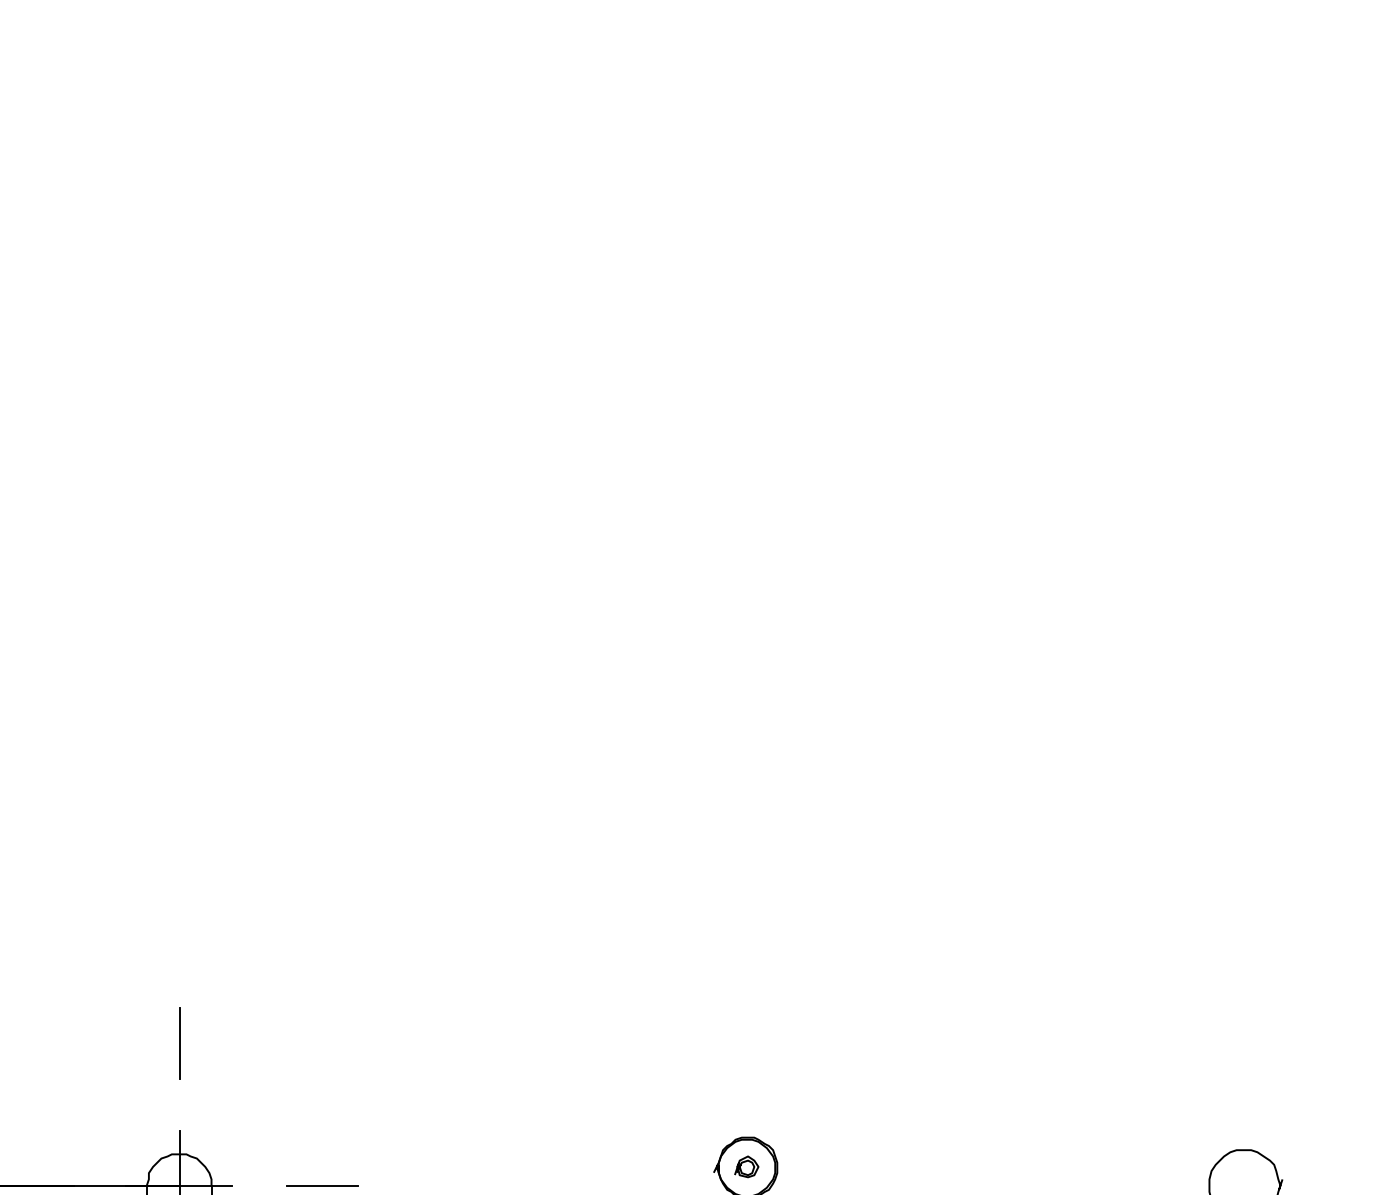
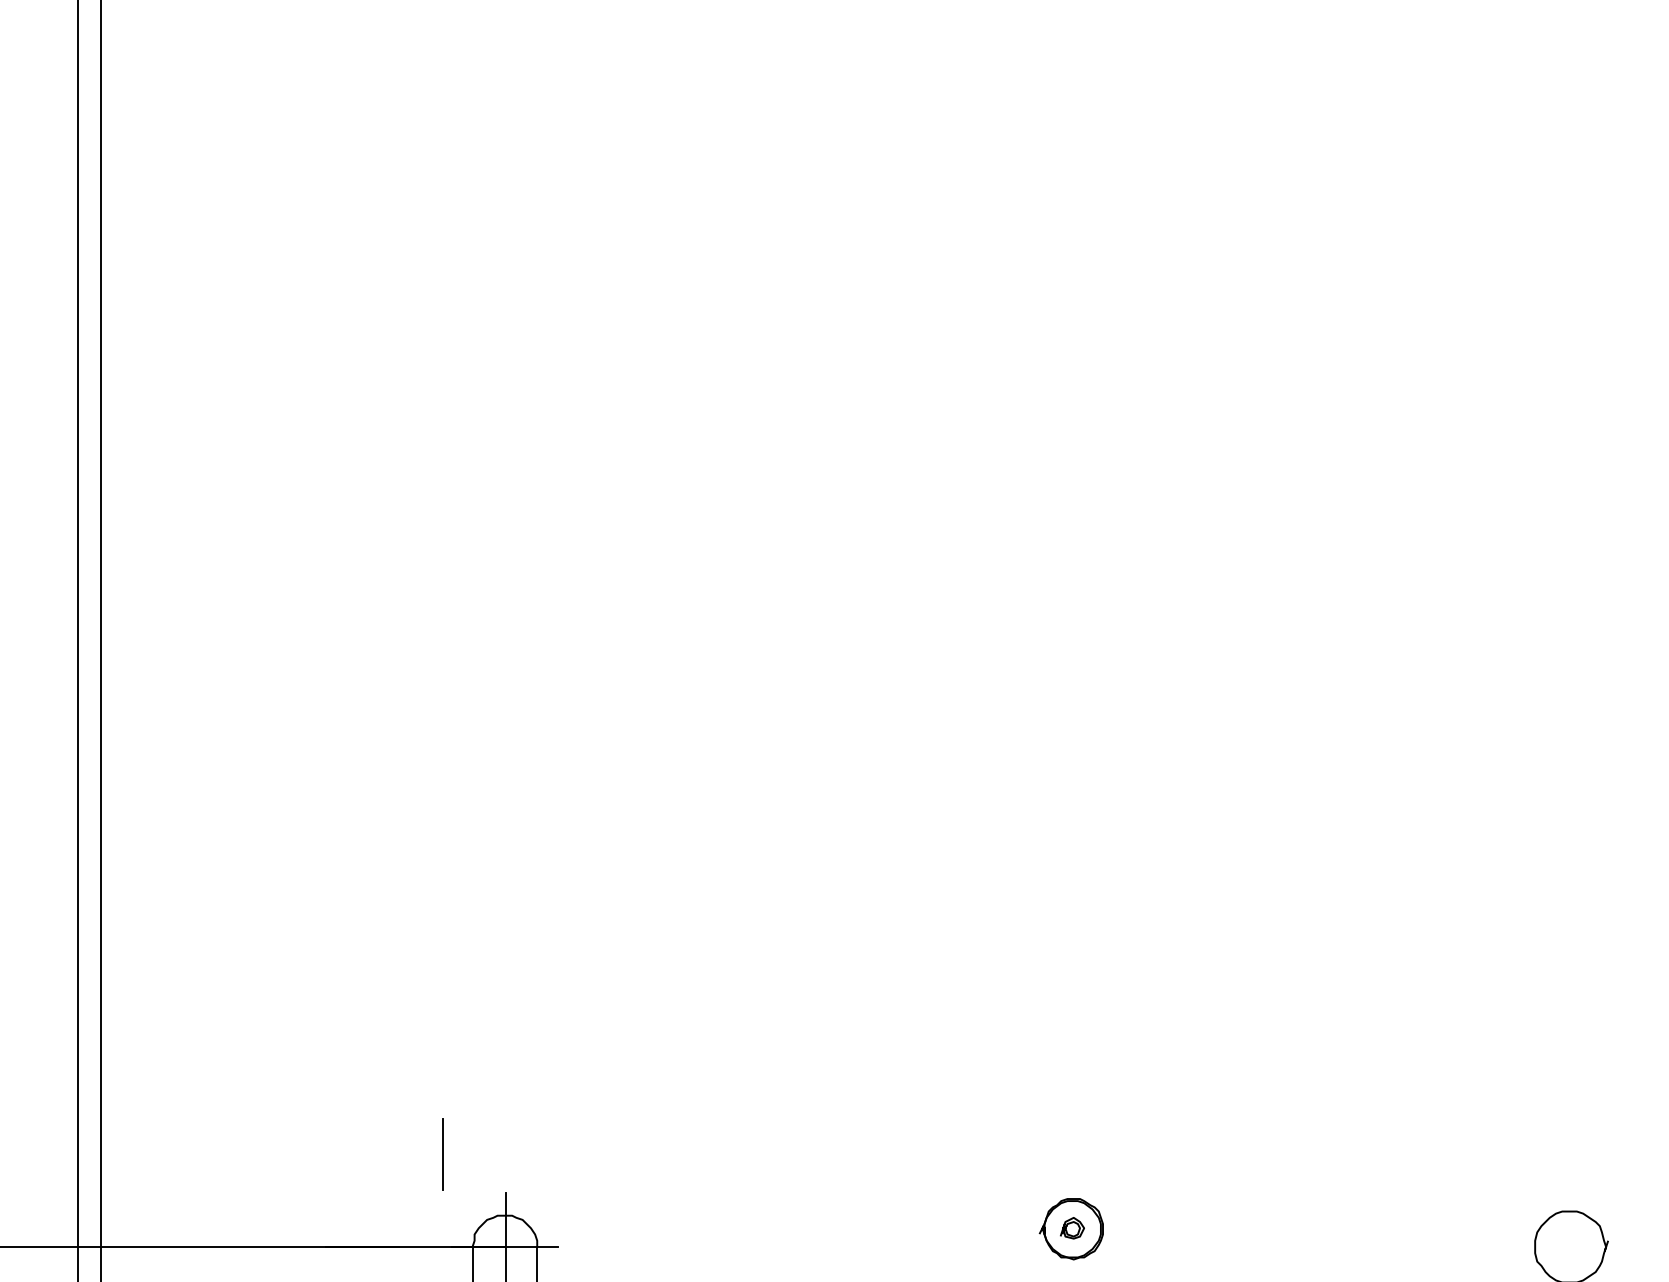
line: (179, 1044) -> (442, 1154), moved
line: (321, 1186) -> (647, 1247), removed

